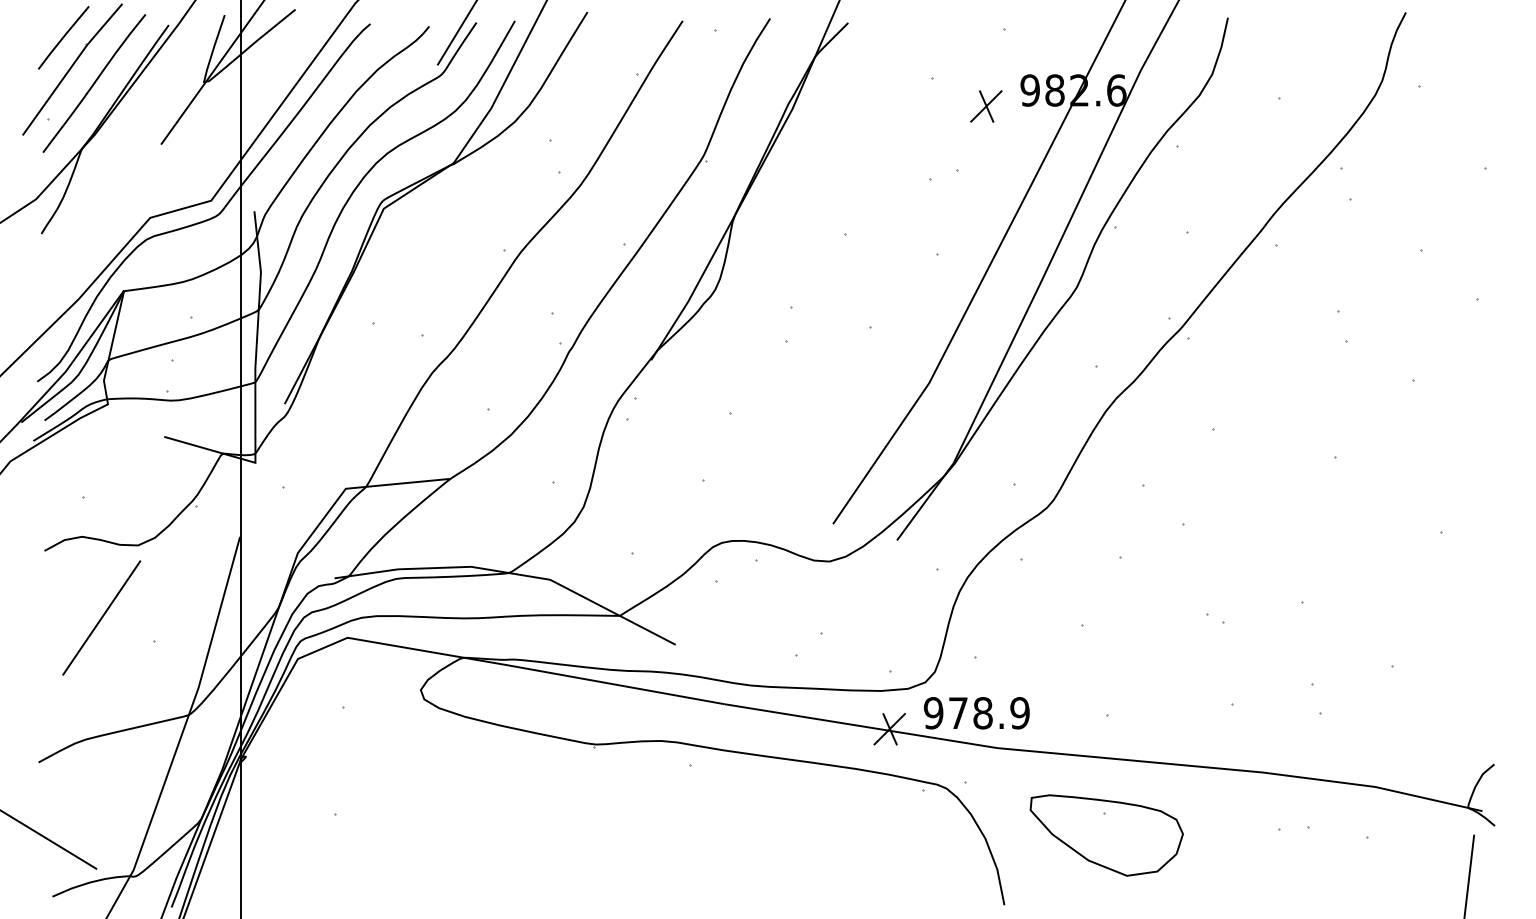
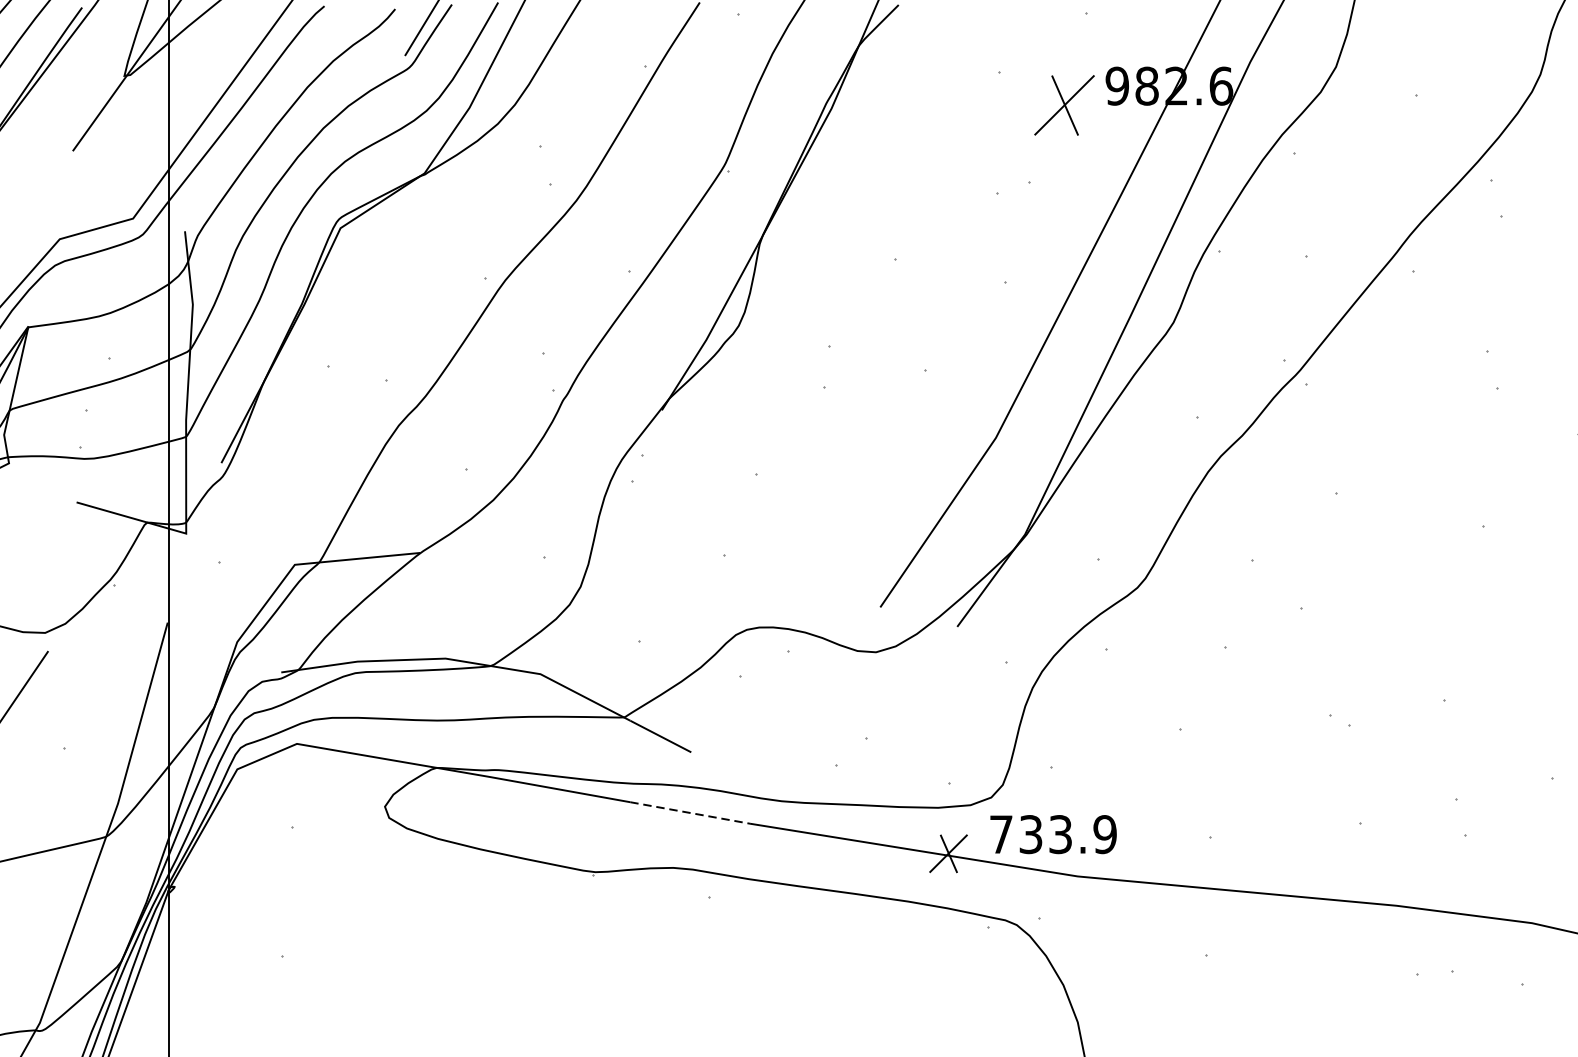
part: (986, 106) -> (1064, 105), size x1.6
line: (674, 695) -> (689, 813), solid -> dashed
text: (957, 713) -> (1029, 834), 978.9 -> 733.9
part: (1106, 835) -> (1209, 981), removed

